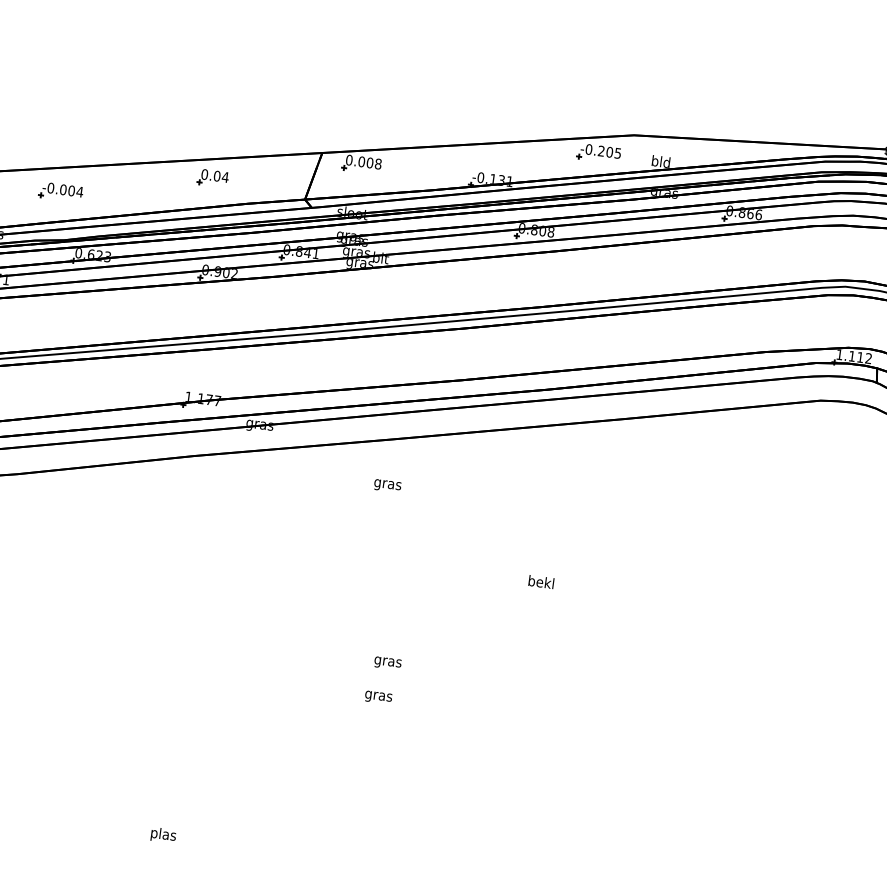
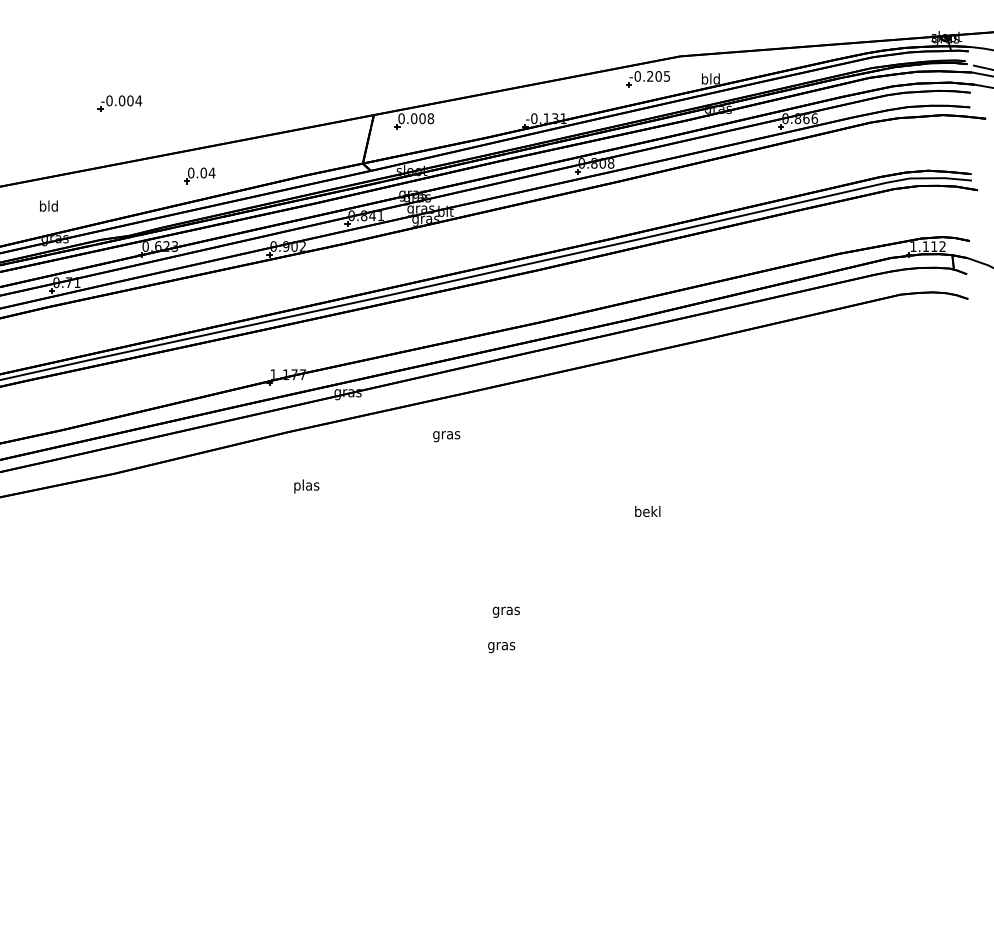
part: (212, 178) -> (199, 175), moved
part: (60, 192) -> (119, 103), moved
text: (387, 485) -> (446, 436), moved
text: (163, 835) -> (306, 486), moved

